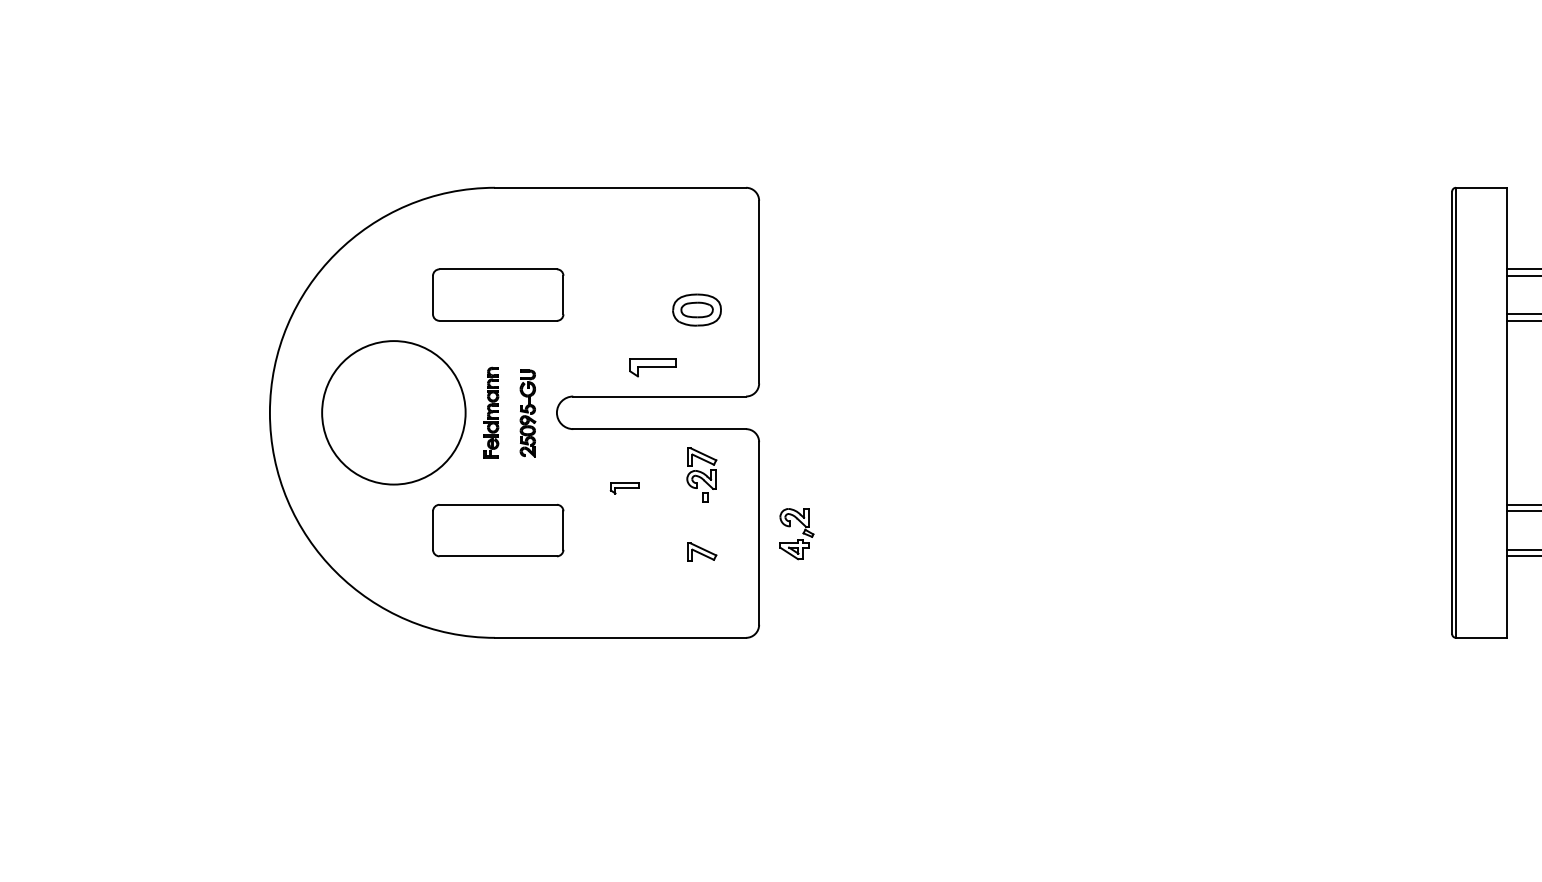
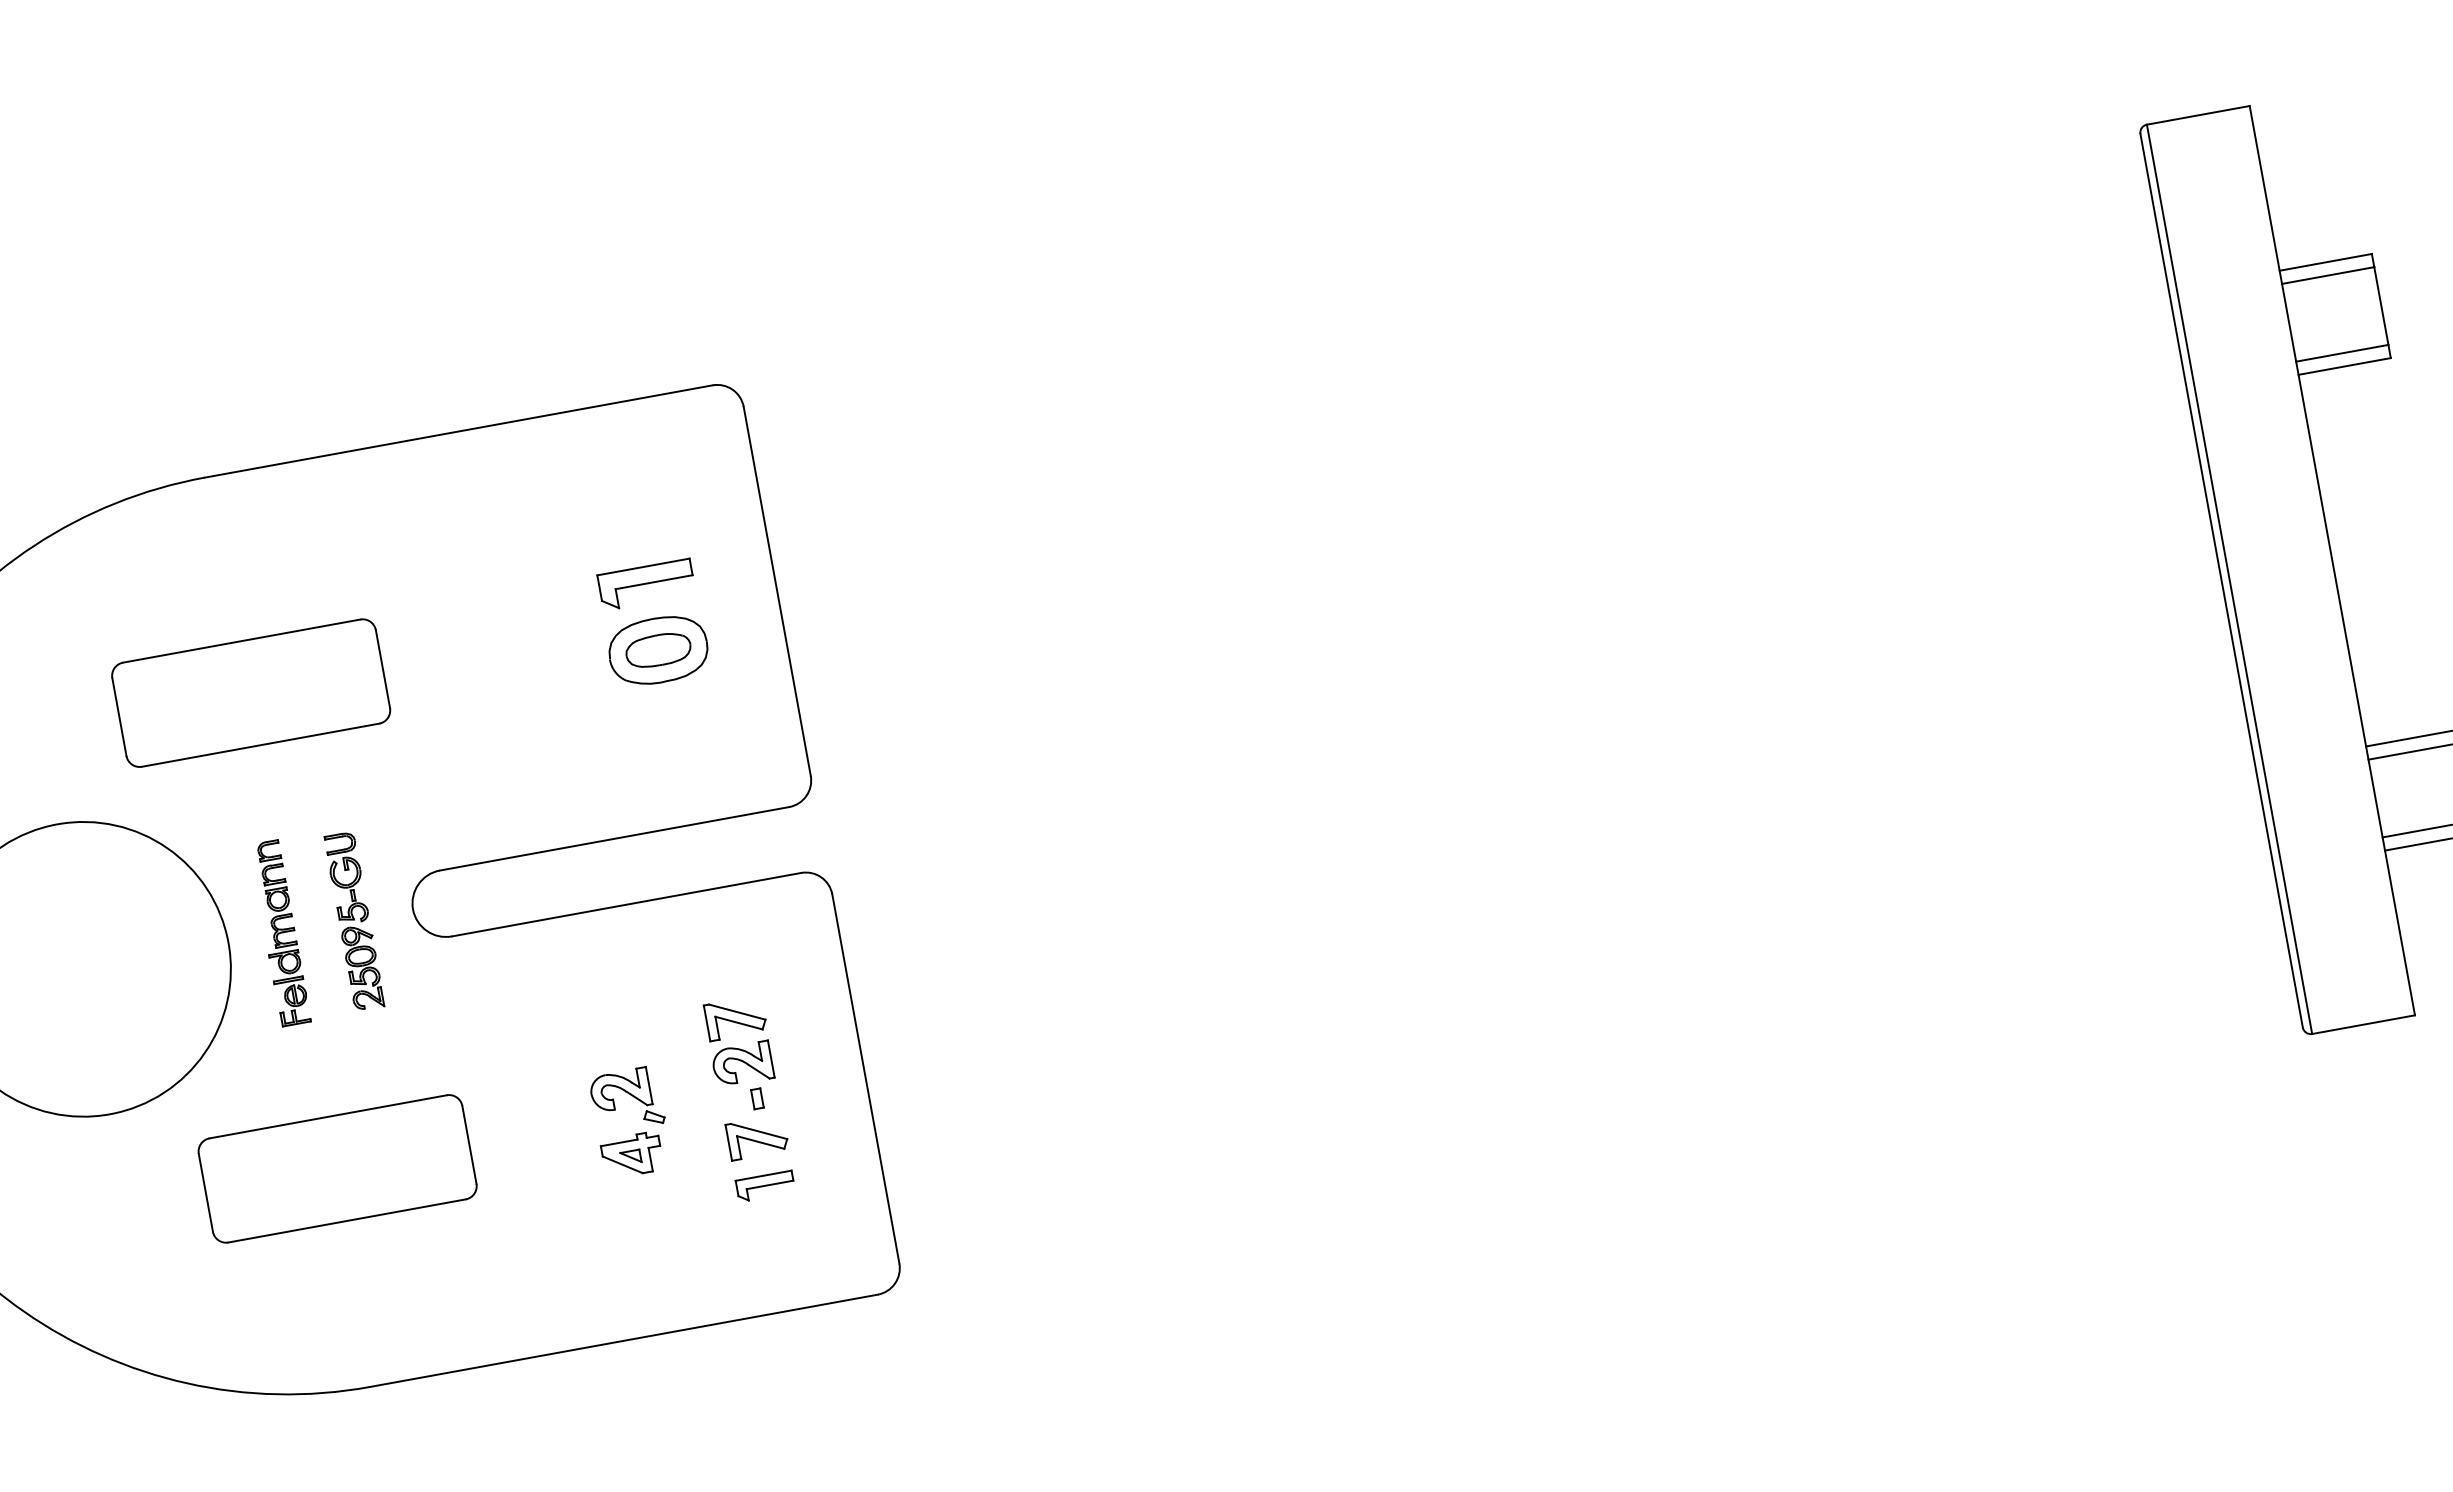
part: (652, 367) -> (645, 584), moved
part: (701, 474) -> (740, 1053), moved
part: (624, 488) -> (765, 1187), moved
part: (796, 534) -> (630, 1123), moved

